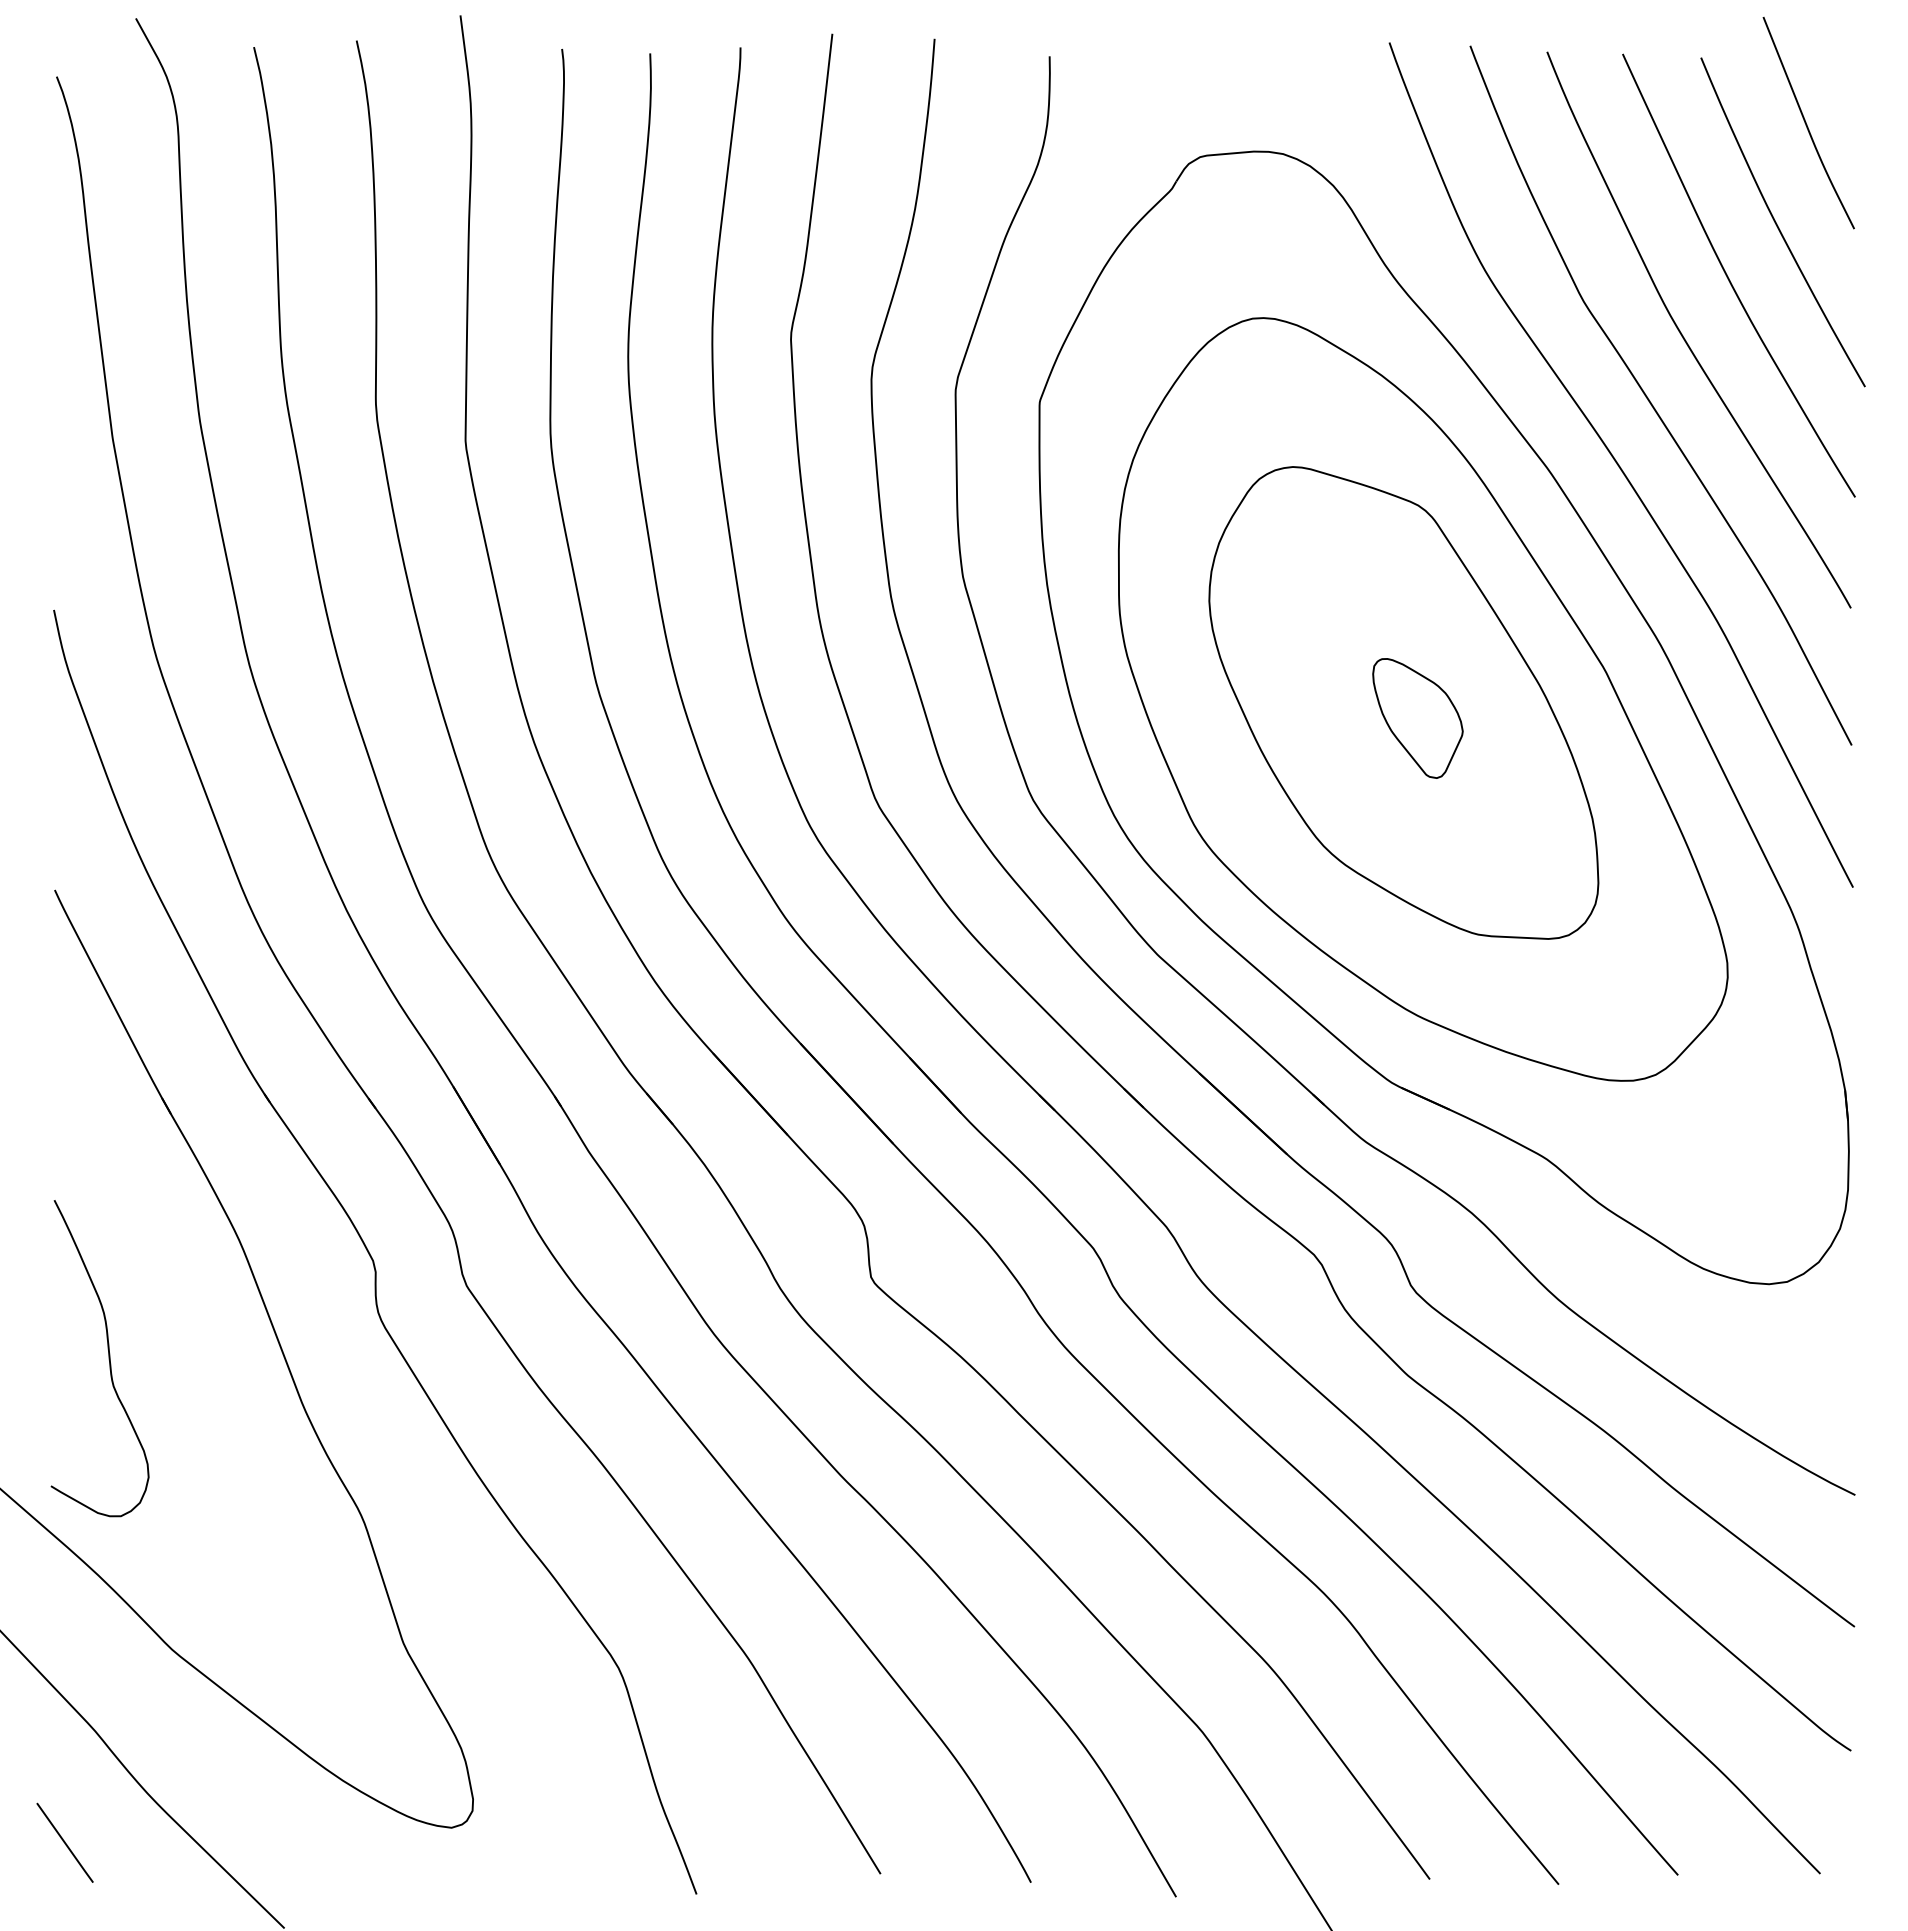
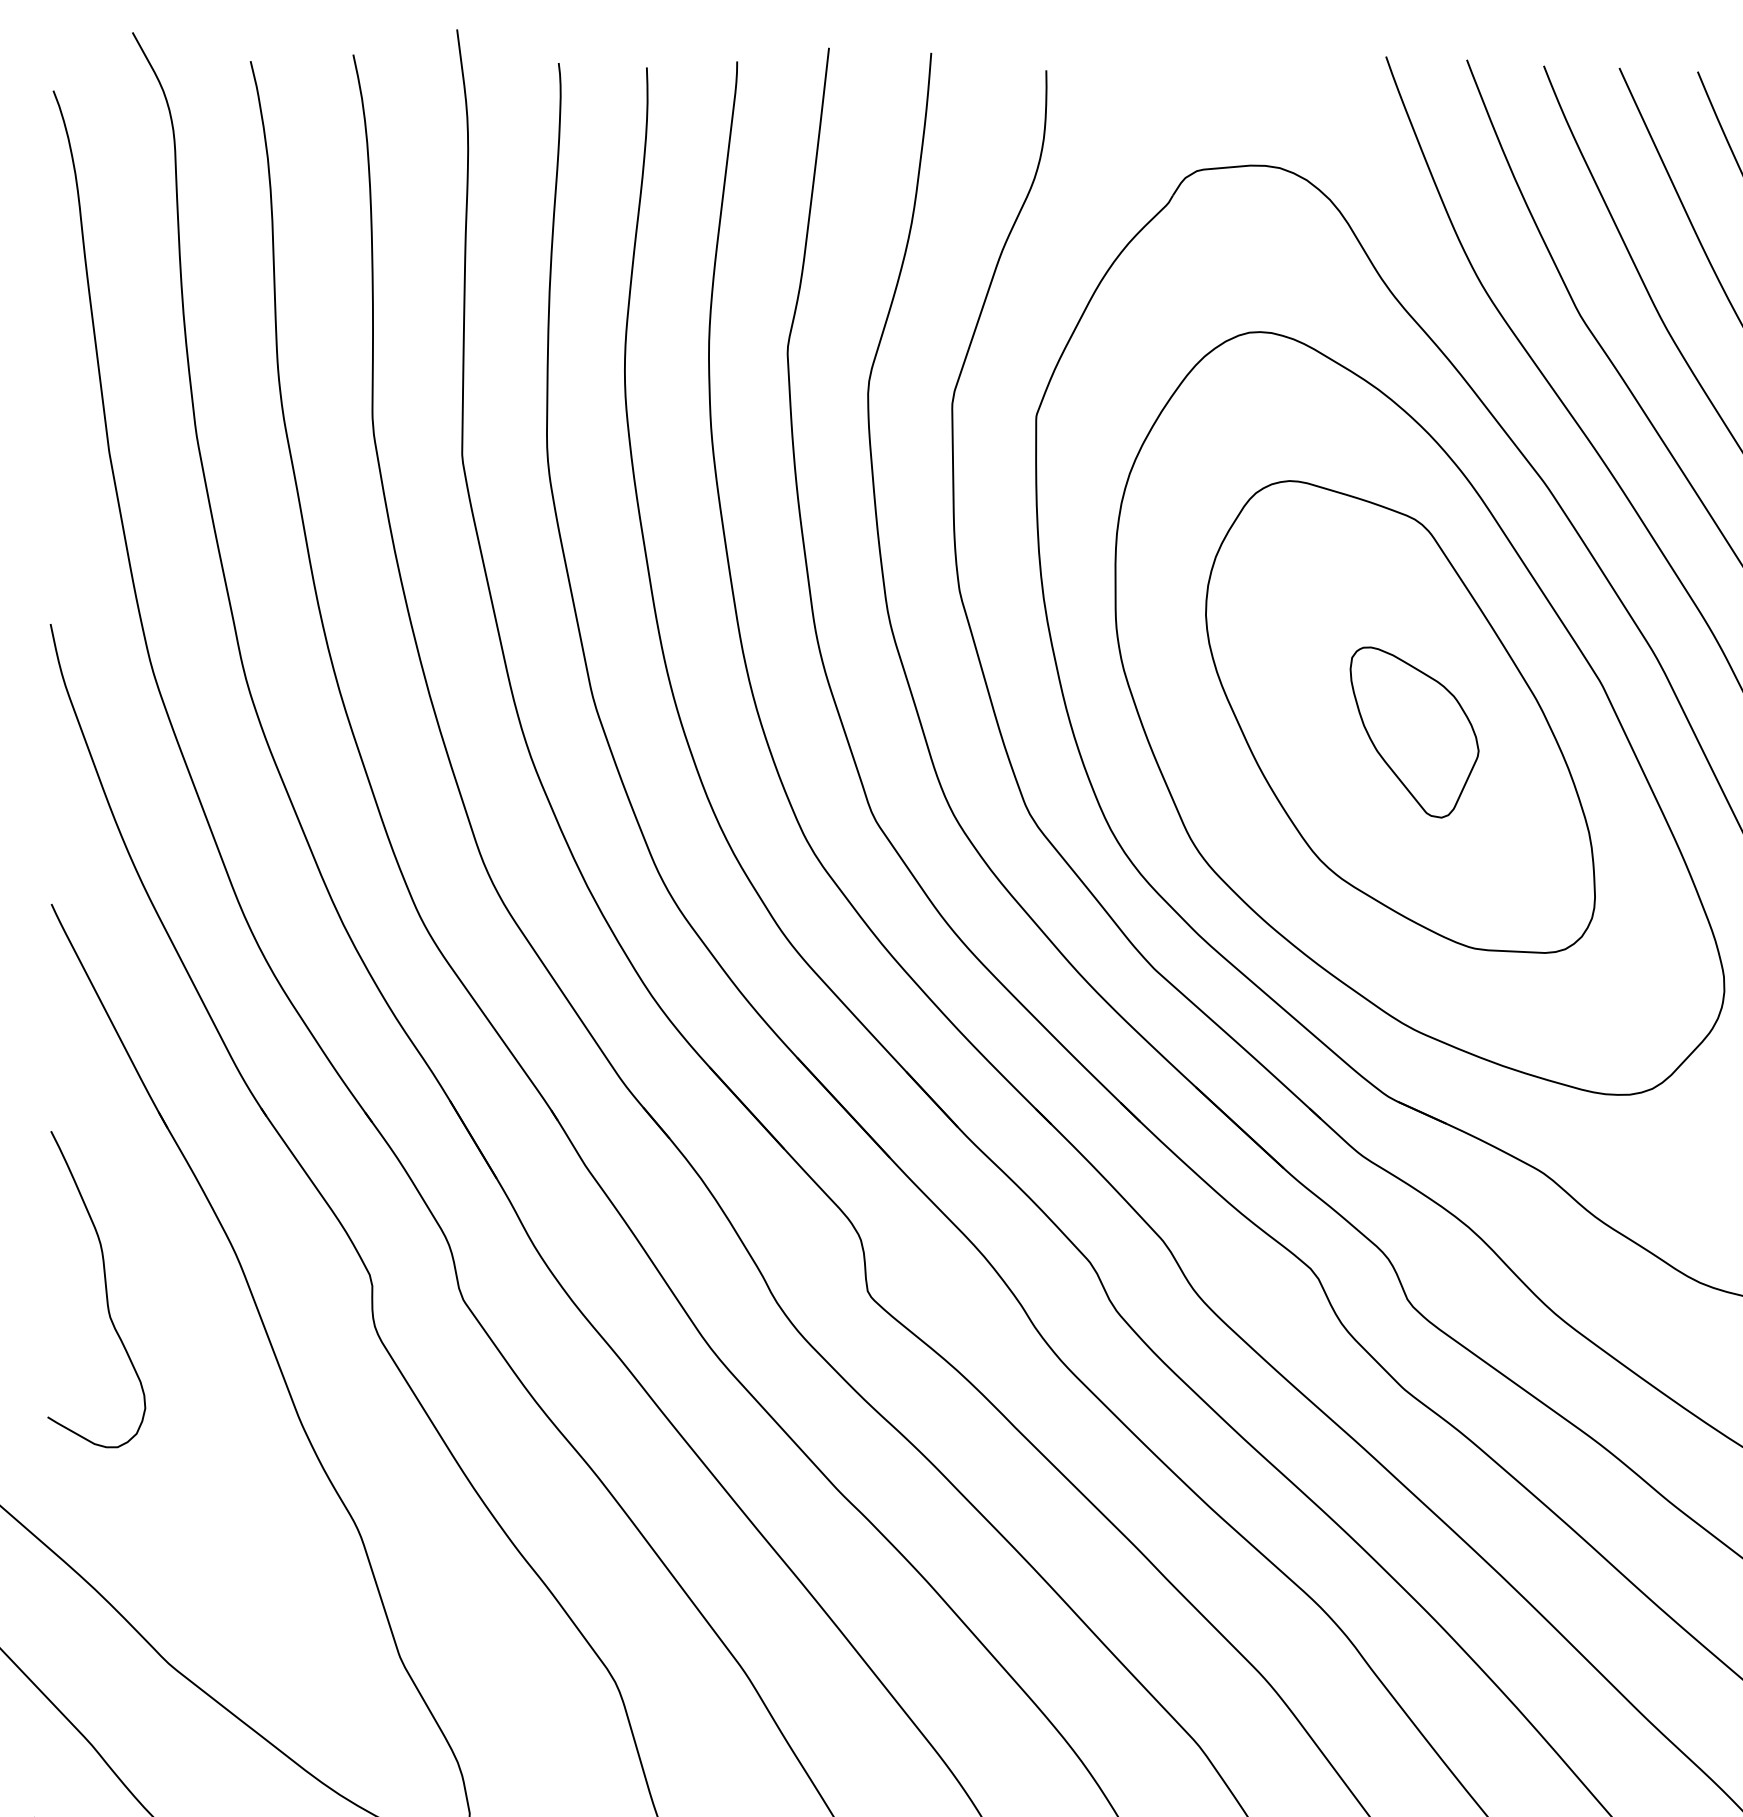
part: (1417, 718) -> (1414, 732), size x1.43
curve: (108, 1358) -> (105, 1289), moved

